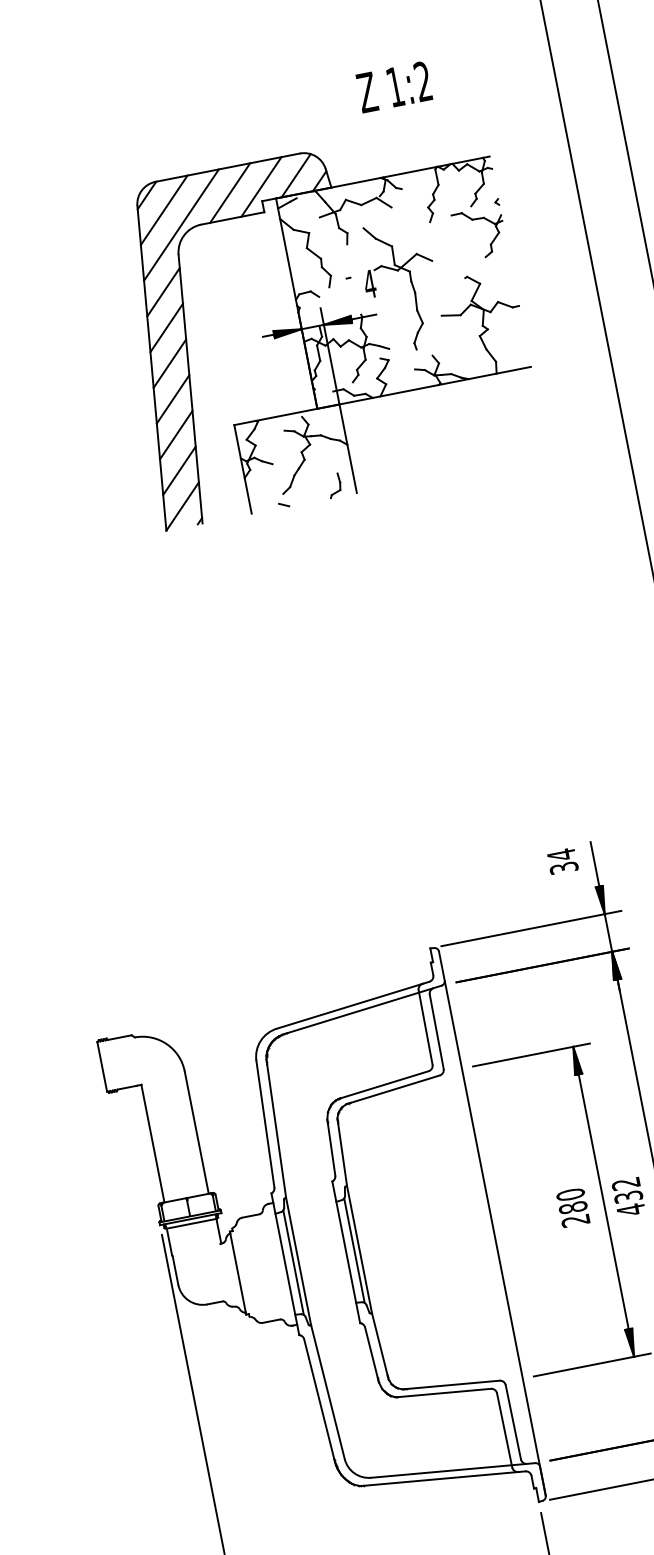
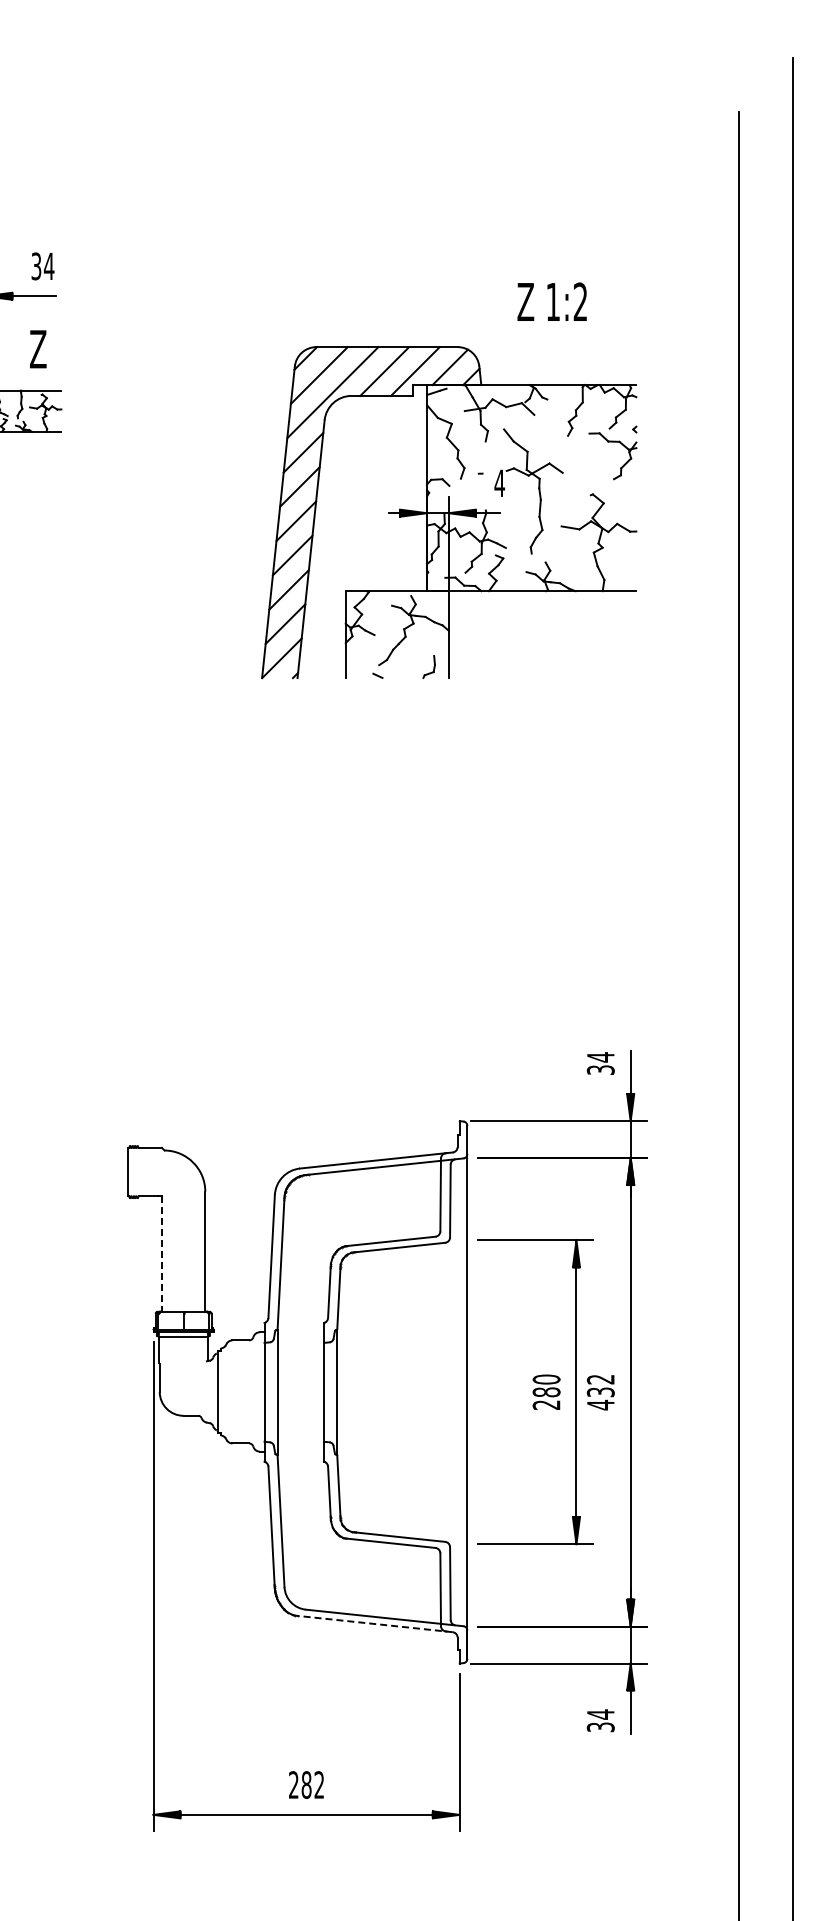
text: (393, 86) -> (551, 301), moved
part: (324, 324) -> (449, 512), moved
line: (152, 1144) -> (161, 1254), solid -> dashed
line: (354, 1250) -> (332, 1392), removed
line: (293, 1262) -> (272, 1392), removed
line: (443, 1478) -> (374, 1623), solid -> dashed

